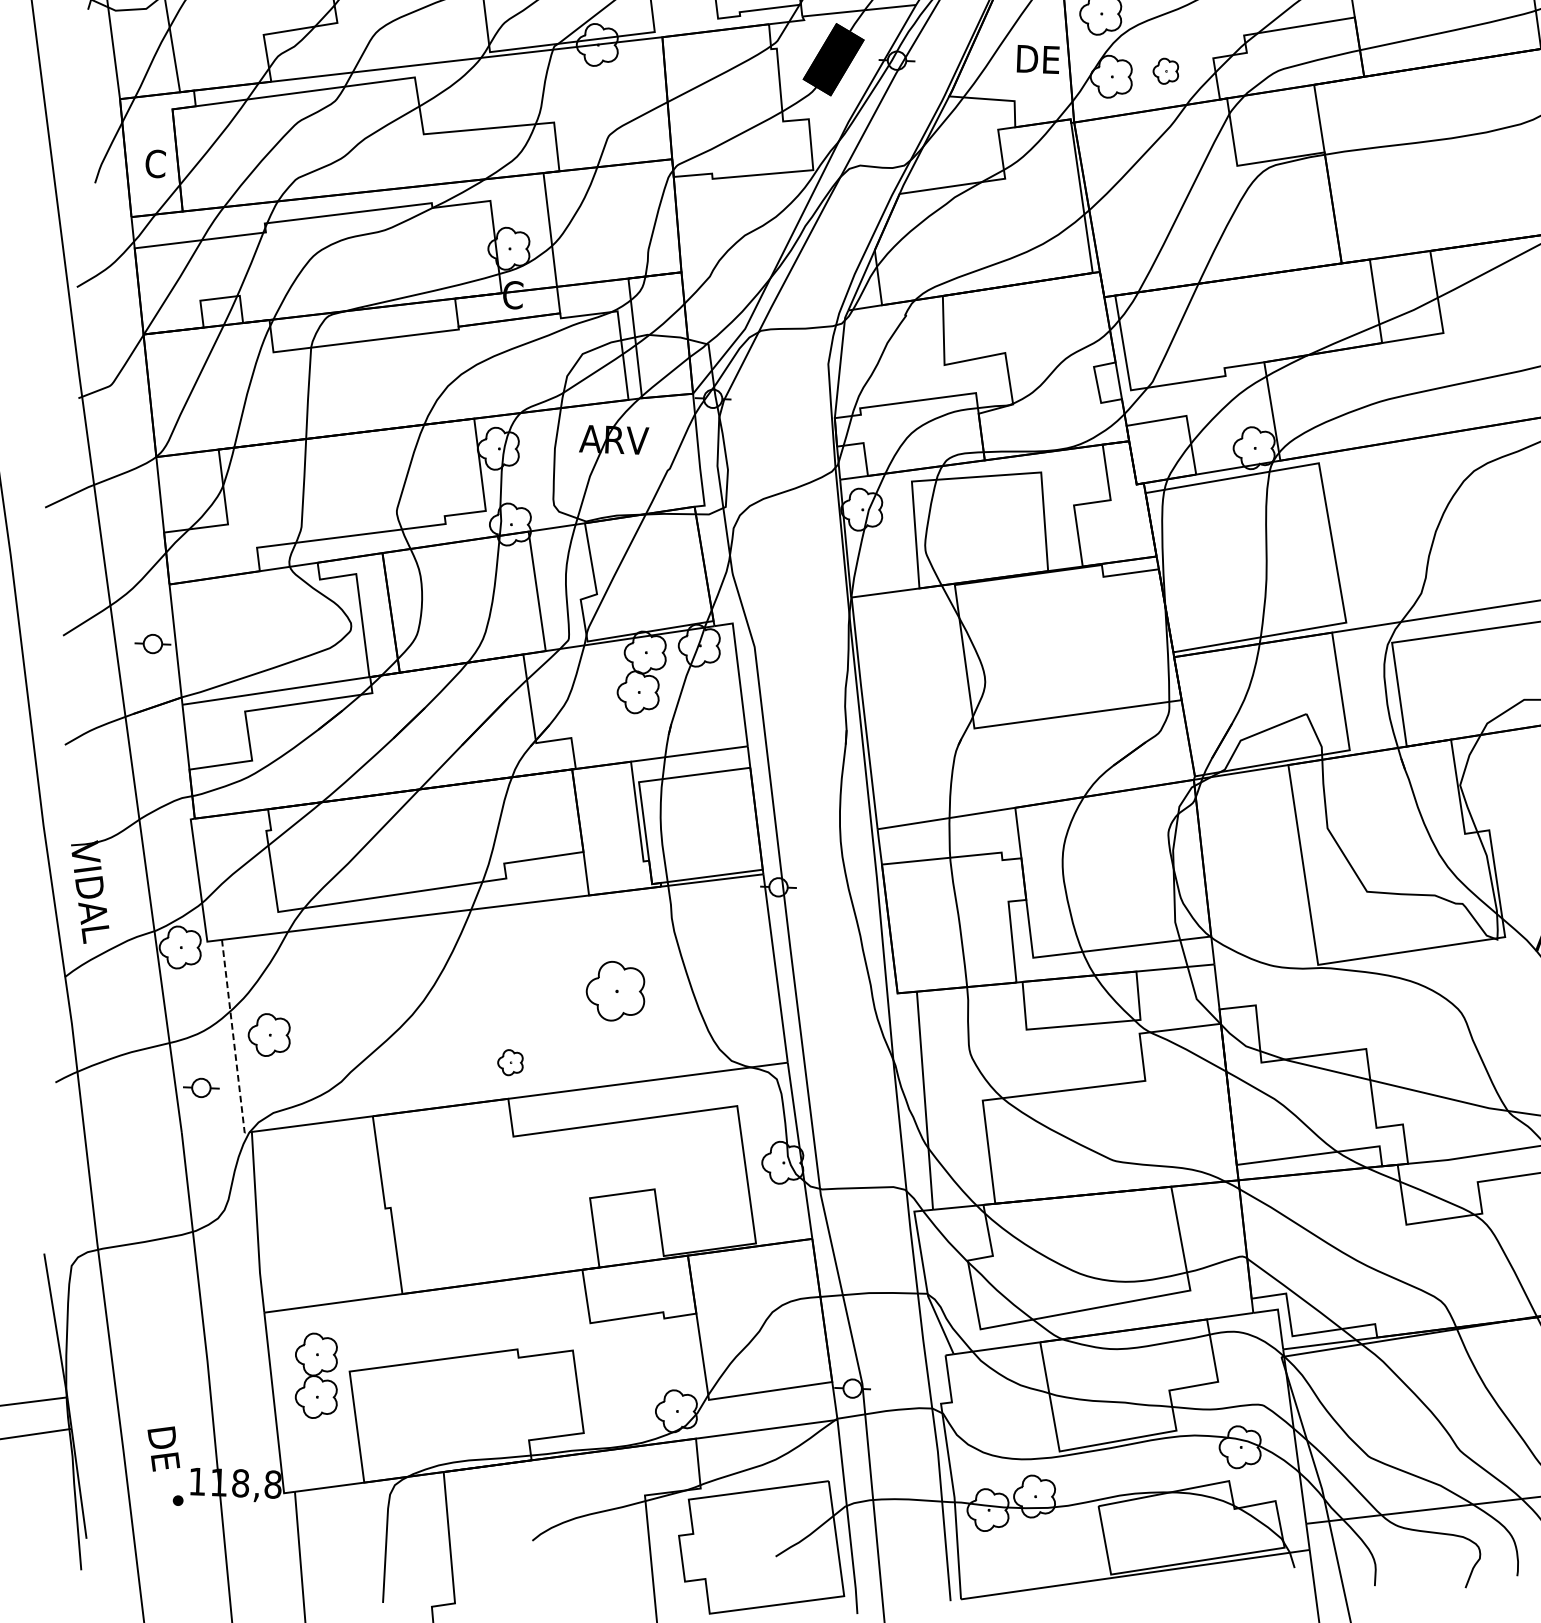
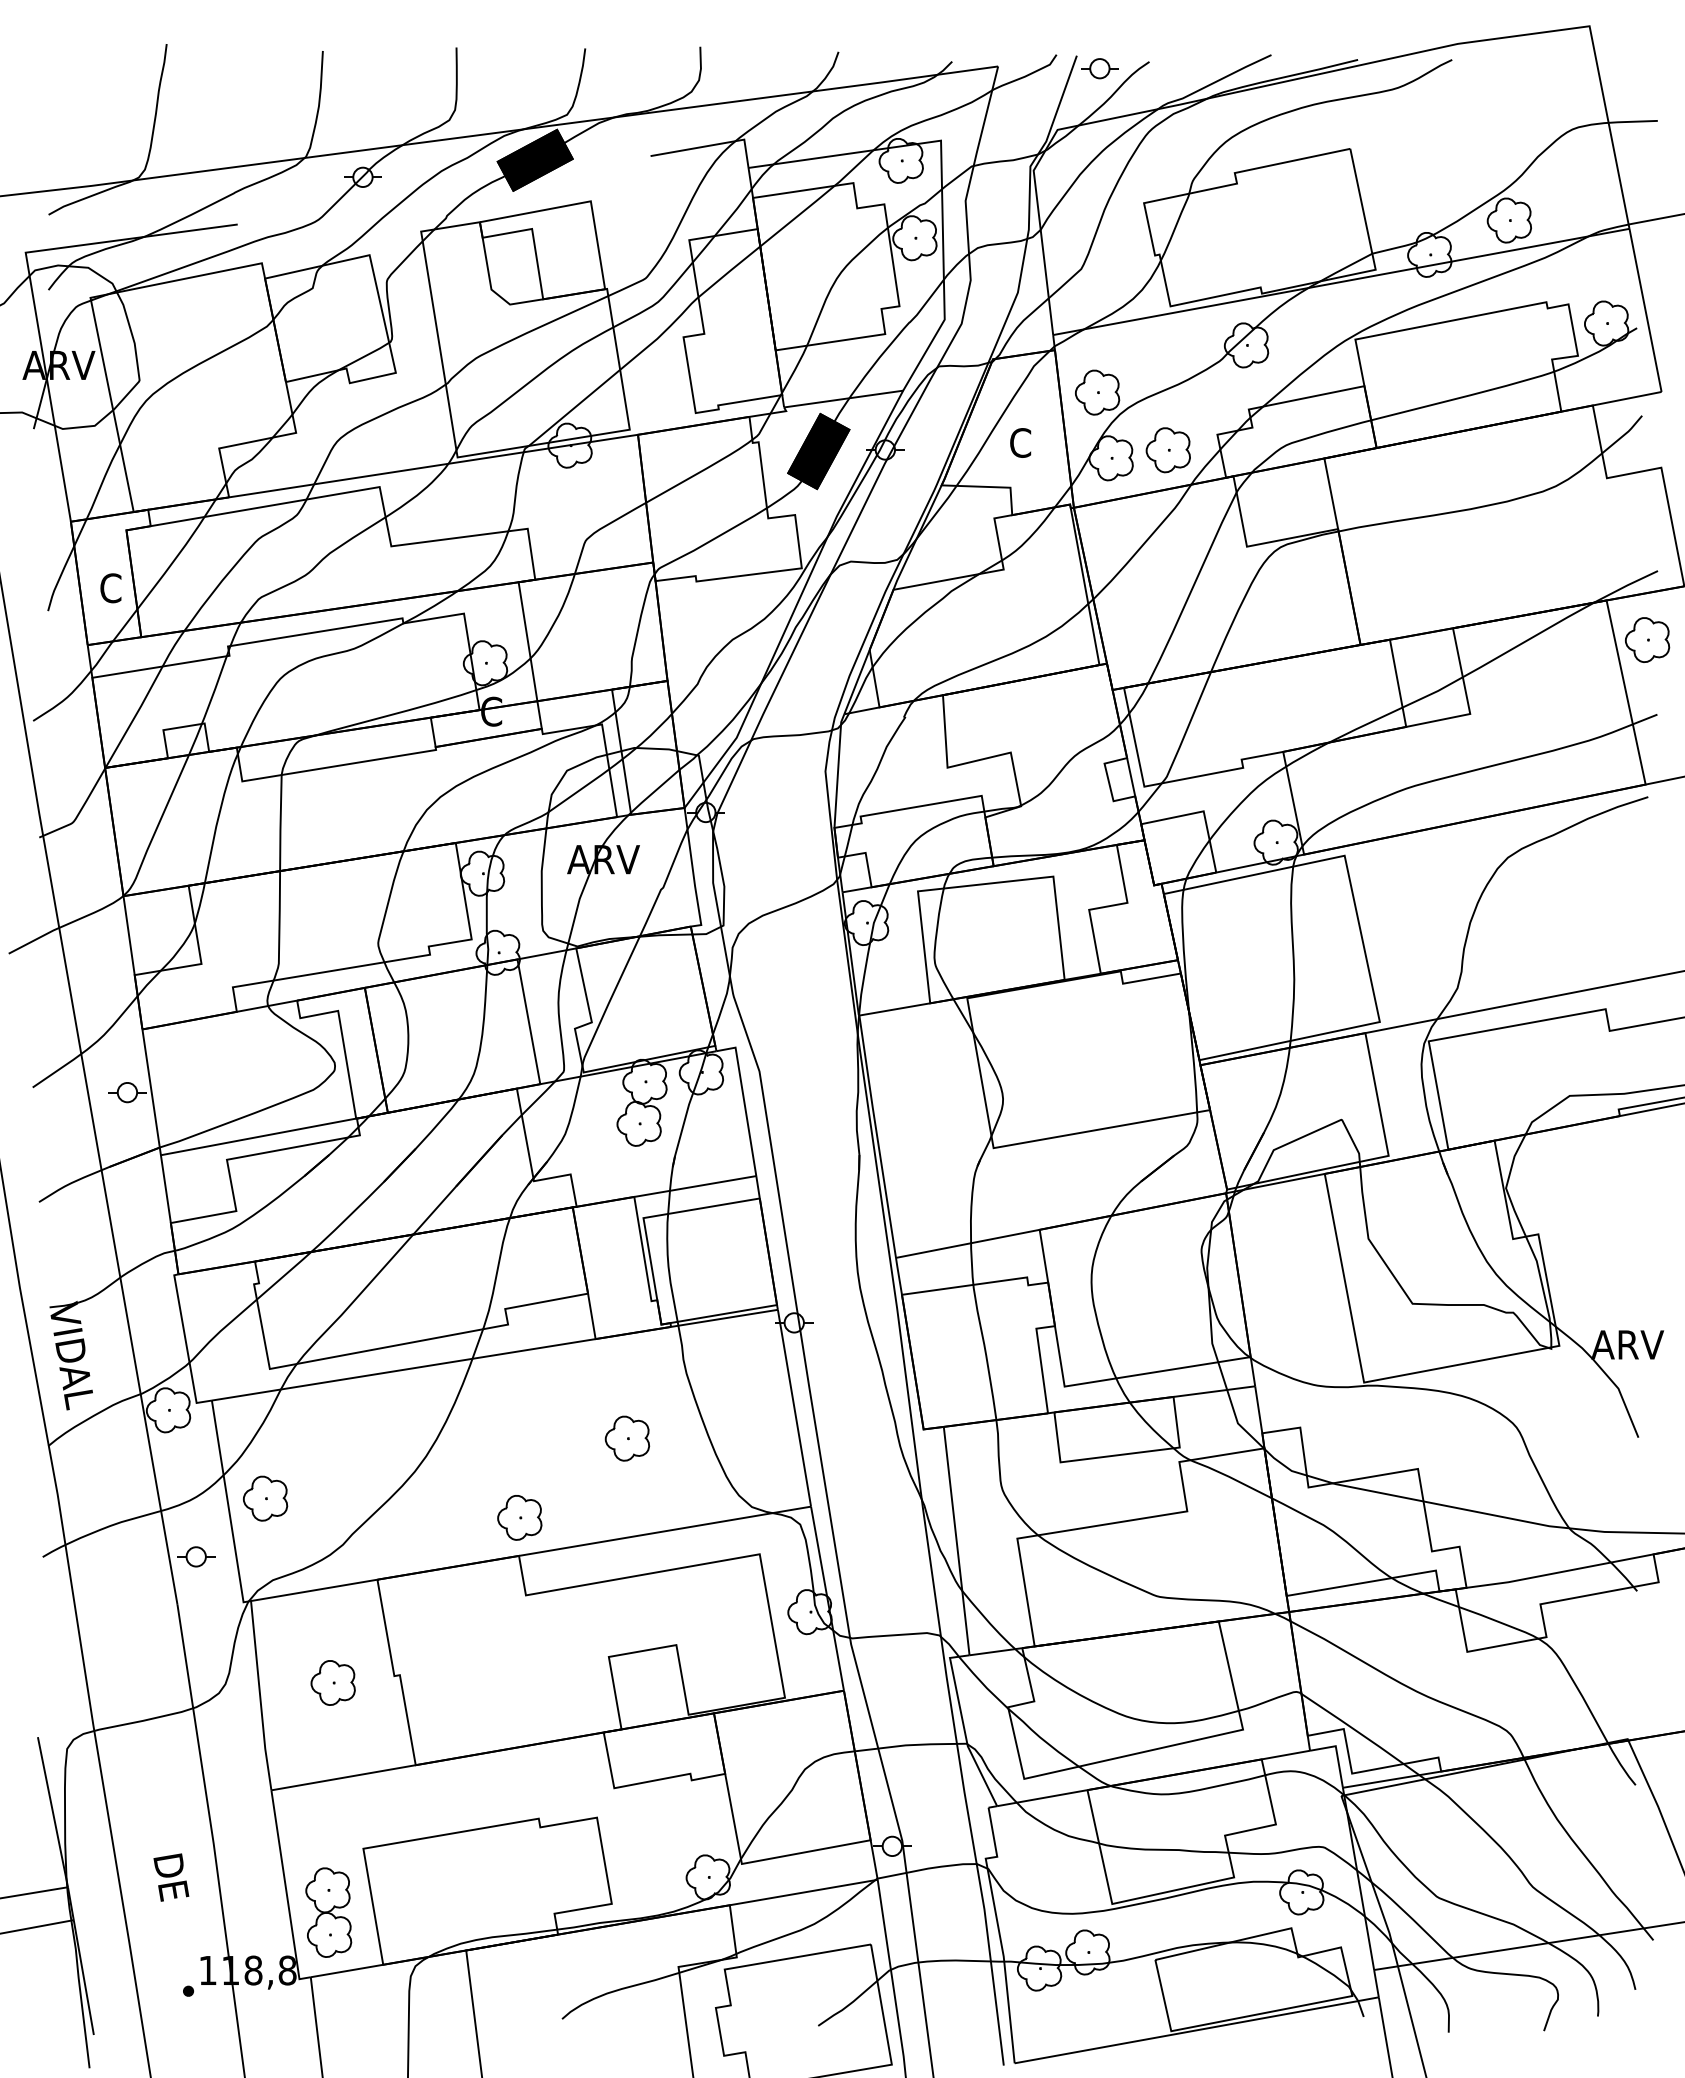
text: (1037, 58) -> (1032, 442), DE -> C
part: (1165, 71) -> (1167, 450), size x1.67
part: (615, 991) -> (627, 1438), size x0.71
line: (233, 1040) -> (228, 1505), dashed -> solid
part: (510, 1062) -> (519, 1517), size x1.67
part: (326, 1212) -> (332, 1682), added
part: (316, 1375) -> (328, 1912), moved
text: (163, 1448) -> (171, 1877), moved

